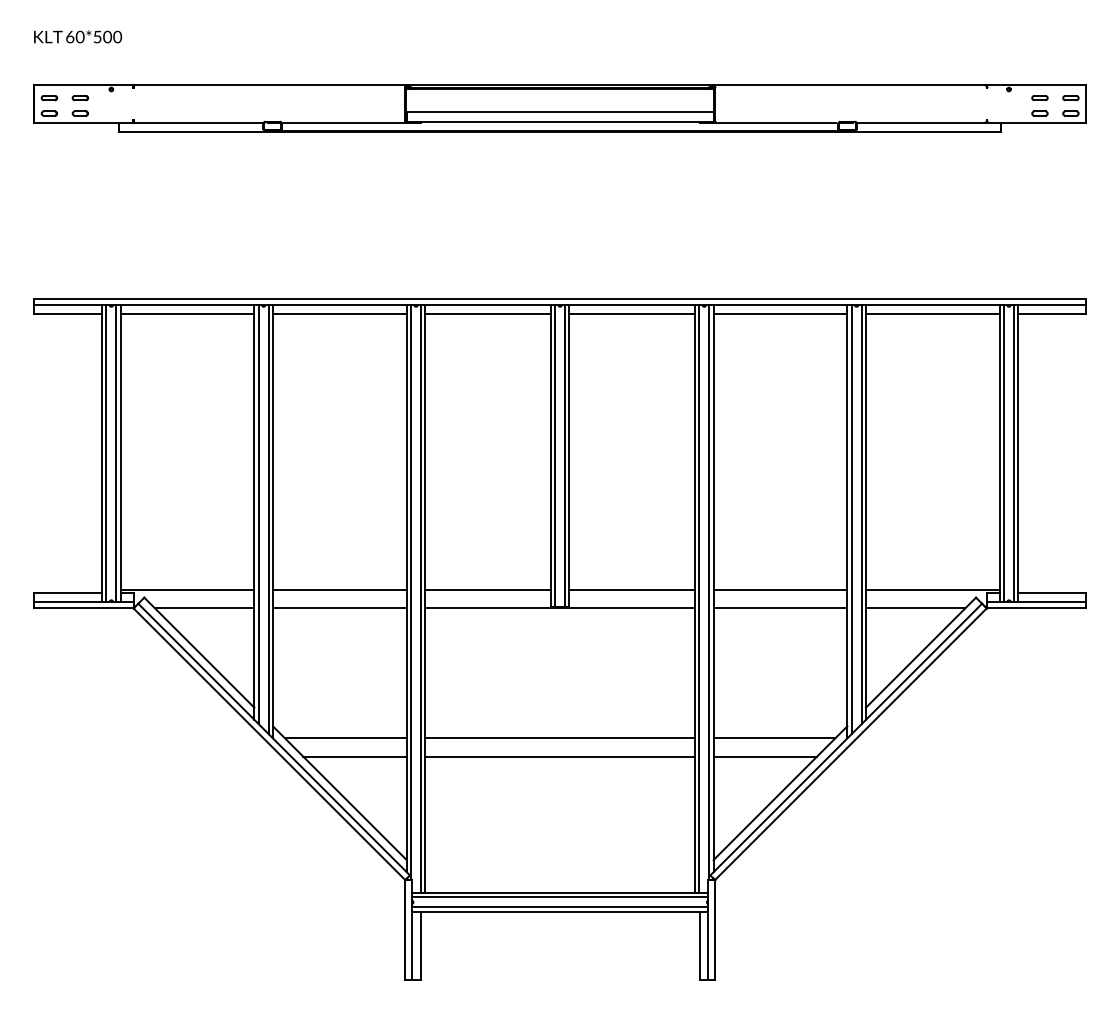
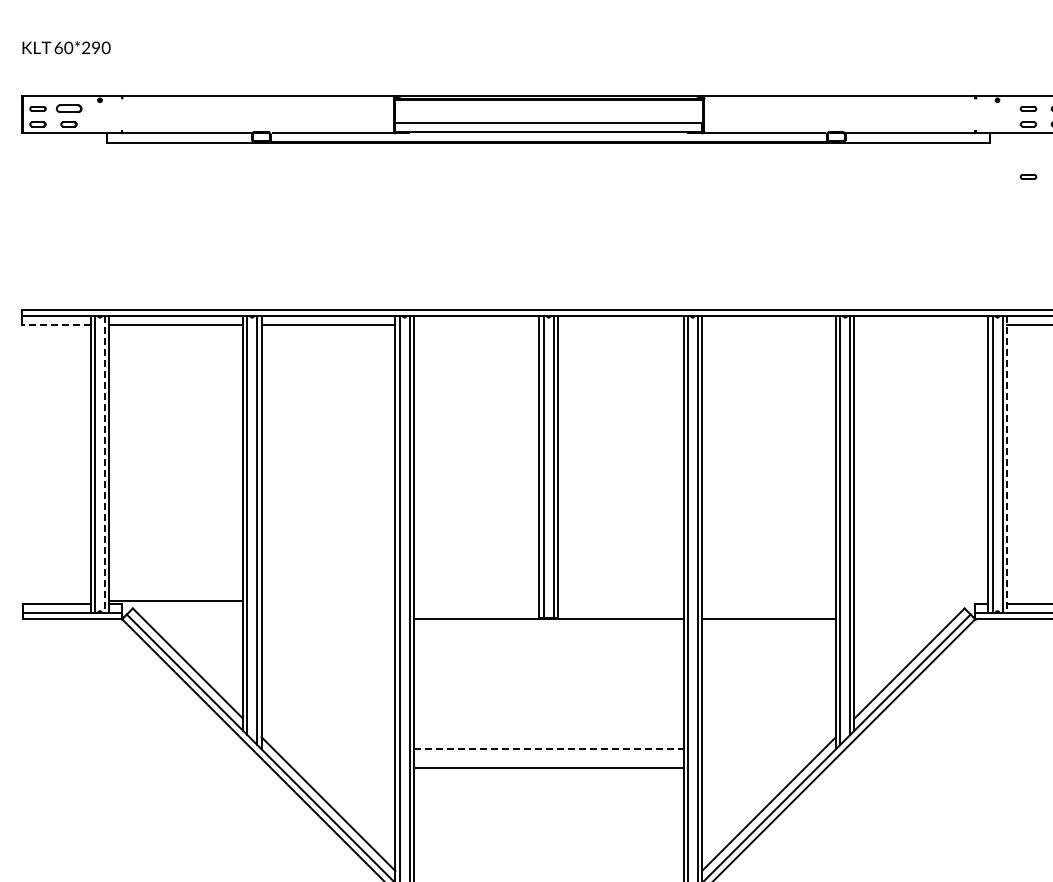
text: (102, 36) -> (91, 47), 60*500 -> 60*290
part: (79, 98) -> (68, 109), size x1.6
part: (1039, 166) -> (1028, 177), added
line: (67, 313) -> (56, 324), solid -> dashed
line: (487, 313) -> (476, 324), removed
line: (632, 313) -> (621, 324), removed
line: (780, 313) -> (769, 324), removed
line: (932, 313) -> (921, 324), removed
line: (116, 454) -> (105, 465), solid -> dashed
line: (1018, 454) -> (1007, 465), solid -> dashed
line: (339, 589) -> (328, 600), removed
line: (487, 589) -> (476, 600), removed
line: (632, 589) -> (621, 600), removed
line: (780, 589) -> (769, 600), removed
line: (932, 589) -> (921, 600), removed
line: (204, 608) -> (193, 619), removed
line: (339, 608) -> (328, 619), removed
line: (915, 608) -> (904, 619), removed
line: (345, 738) -> (334, 749), removed
line: (560, 738) -> (549, 749), solid -> dashed
line: (774, 738) -> (763, 749), removed
line: (354, 756) -> (343, 767), removed
line: (764, 756) -> (753, 767), removed

